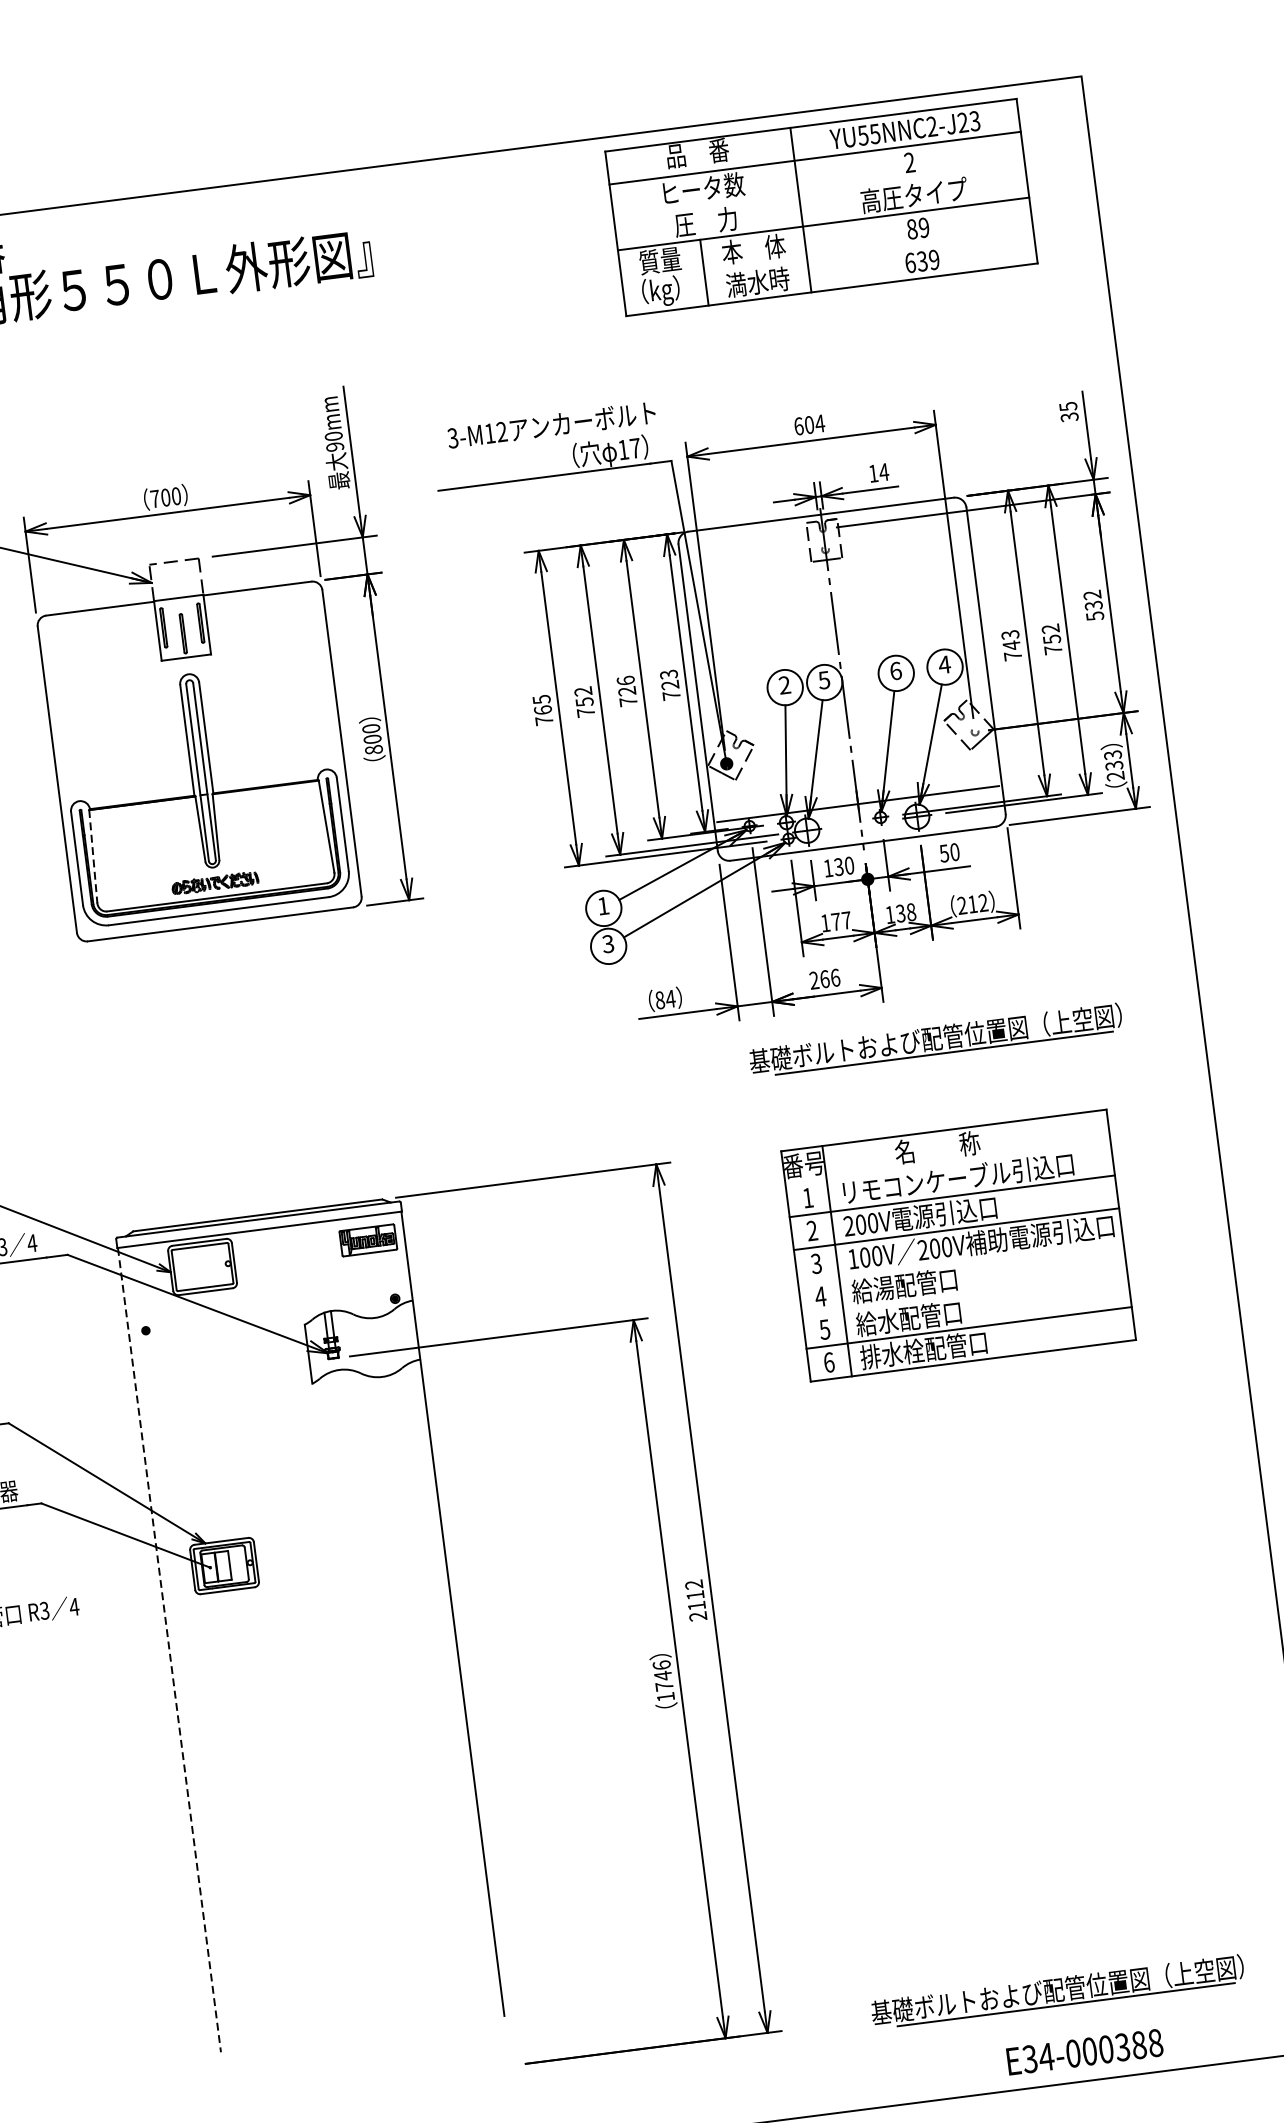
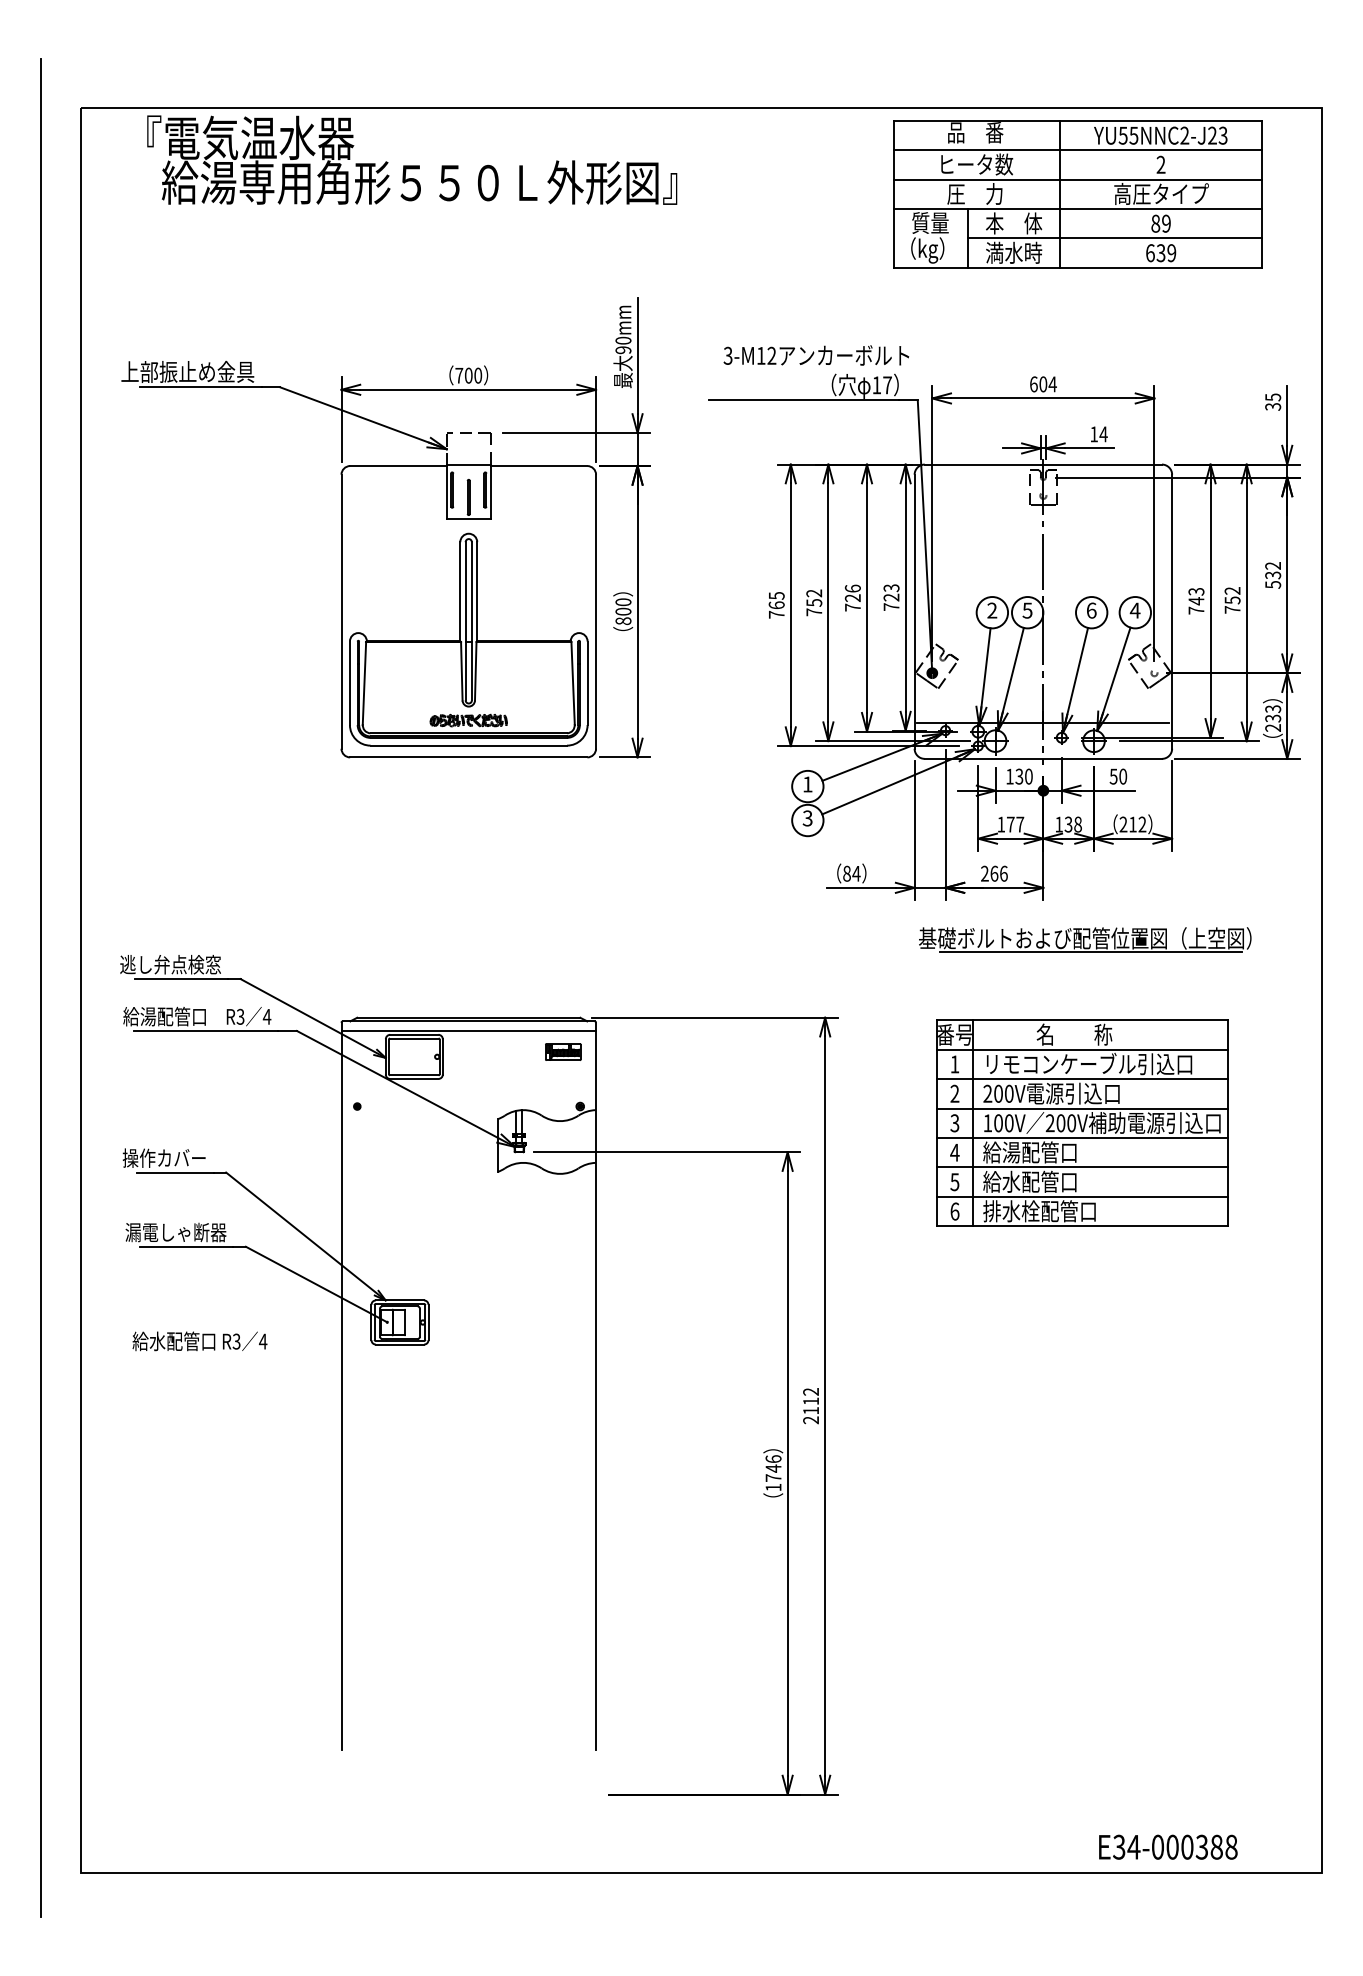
line: (819, 190) -> (1078, 179), added
line: (869, 251) -> (1115, 238), added
line: (93, 856) -> (364, 683), dashed -> solid
line: (947, 1163) -> (1081, 1049), added
part: (368, 1239) -> (563, 1051), size x0.71
line: (960, 1262) -> (1081, 1138), added
line: (964, 1295) -> (1081, 1167), added
line: (170, 1650) -> (342, 1390), dashed -> solid
part: (1058, 1991) -> (1085, 1790), removed
text: (1085, 2051) -> (1168, 1846), moved

